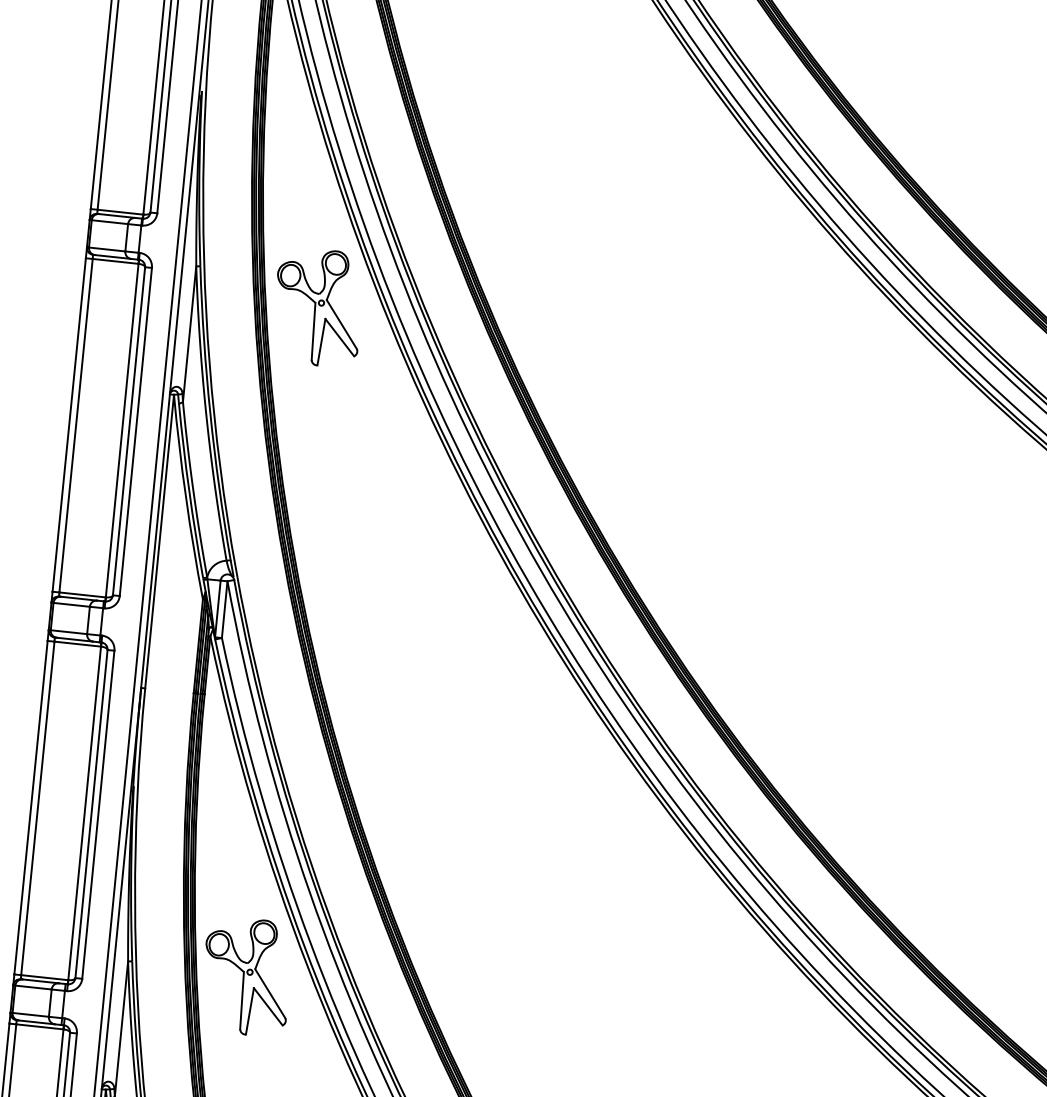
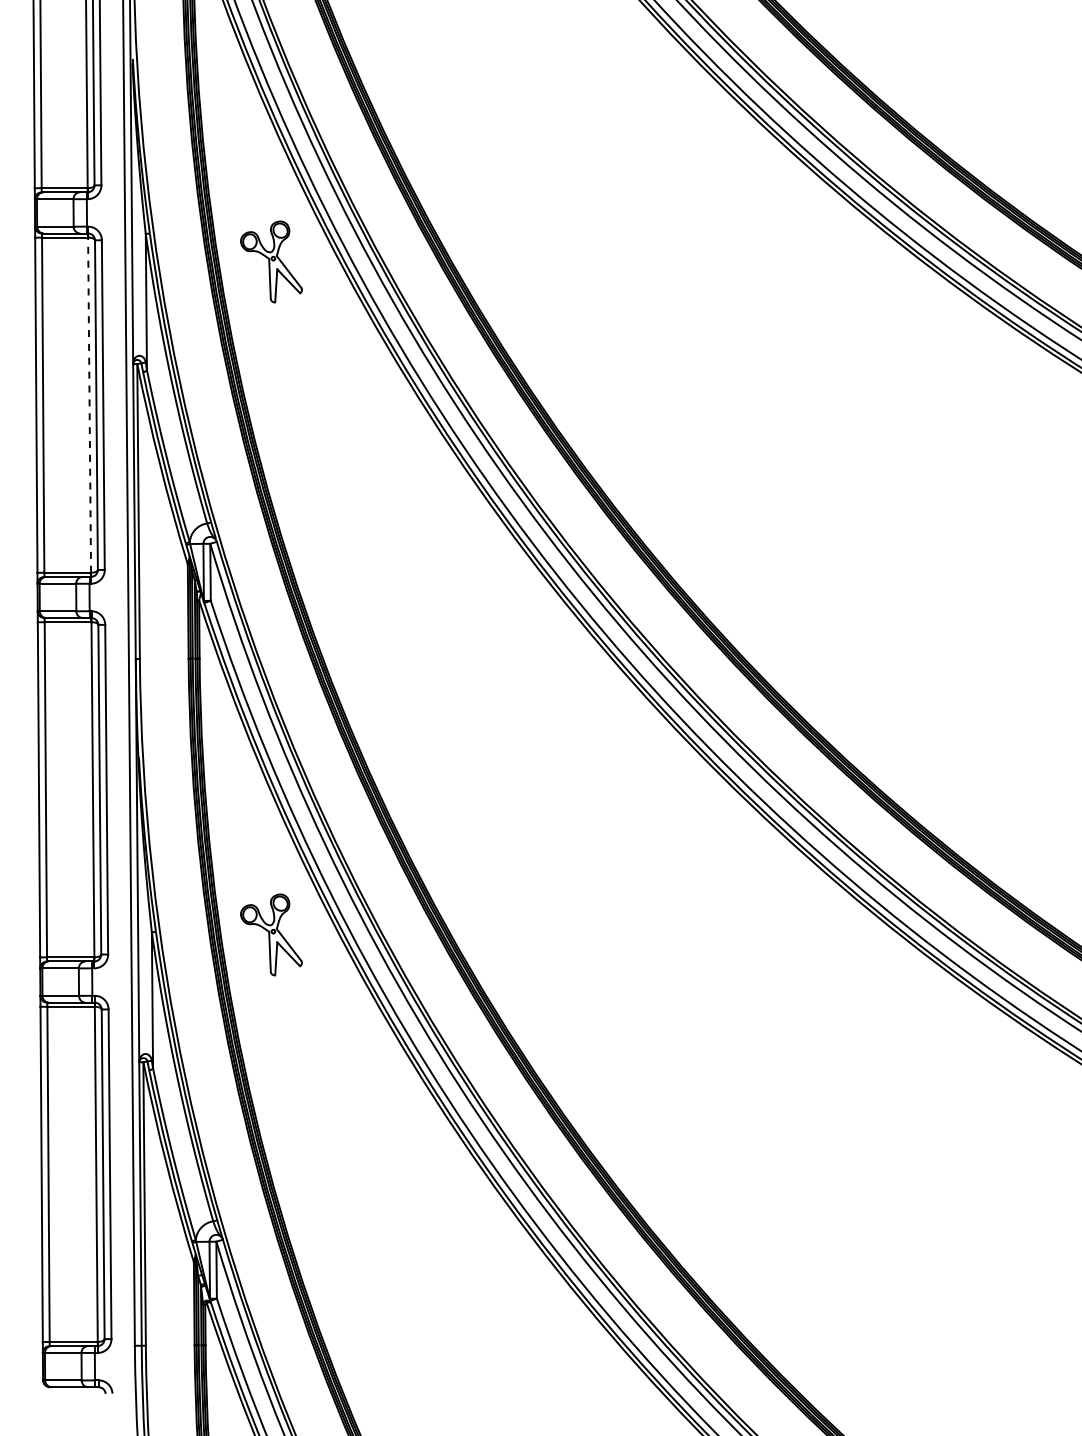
part: (318, 307) -> (271, 261), size x0.7
line: (122, 430) -> (89, 405), solid -> dashed
part: (246, 976) -> (271, 934), size x0.7

